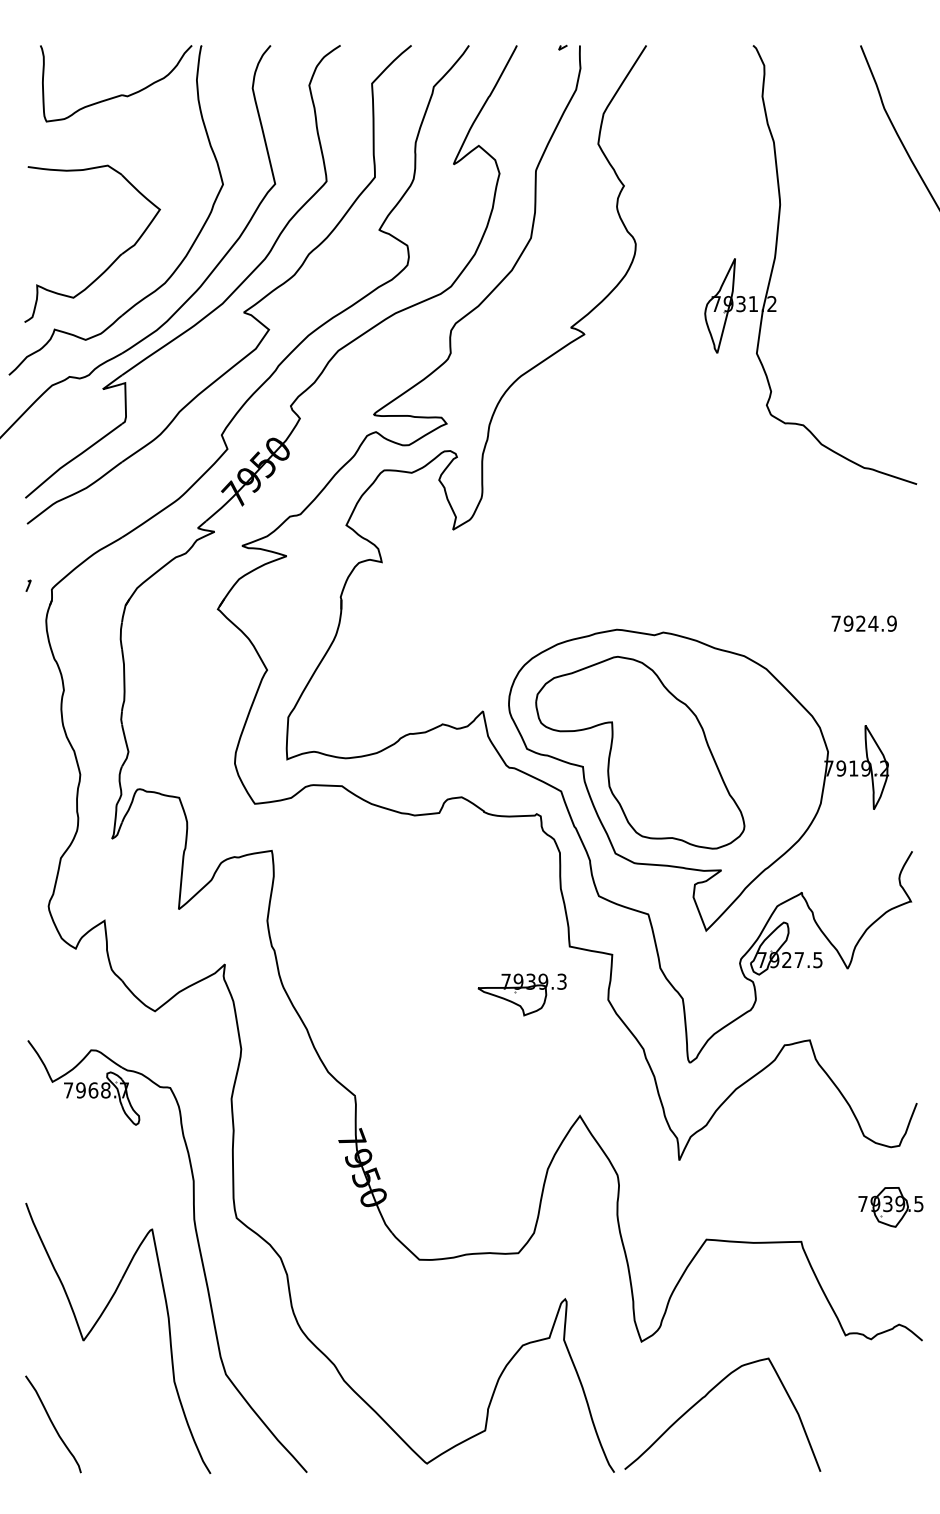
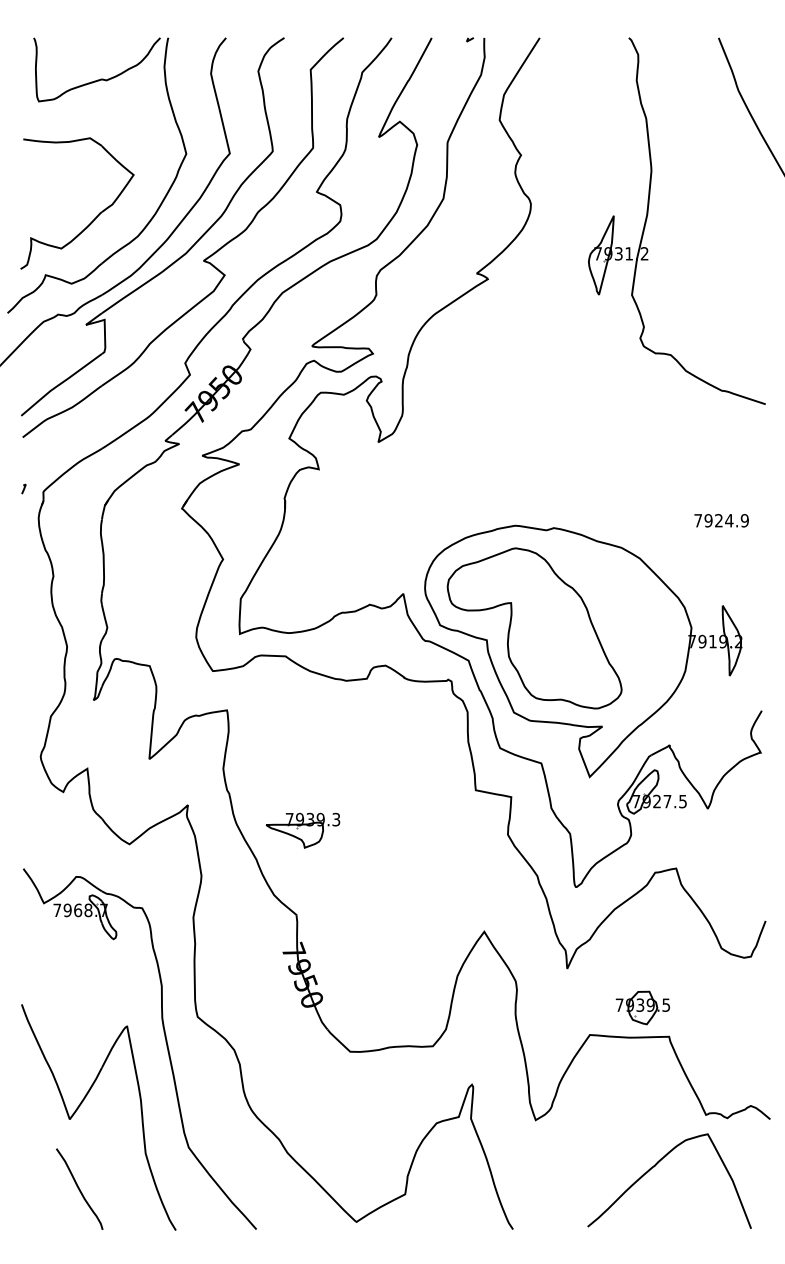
part: (522, 994) -> (303, 830), moved
part: (890, 1206) -> (642, 1007), moved
curve: (705, 1397) -> (655, 1166), moved
curve: (53, 1423) -> (79, 1188), moved

